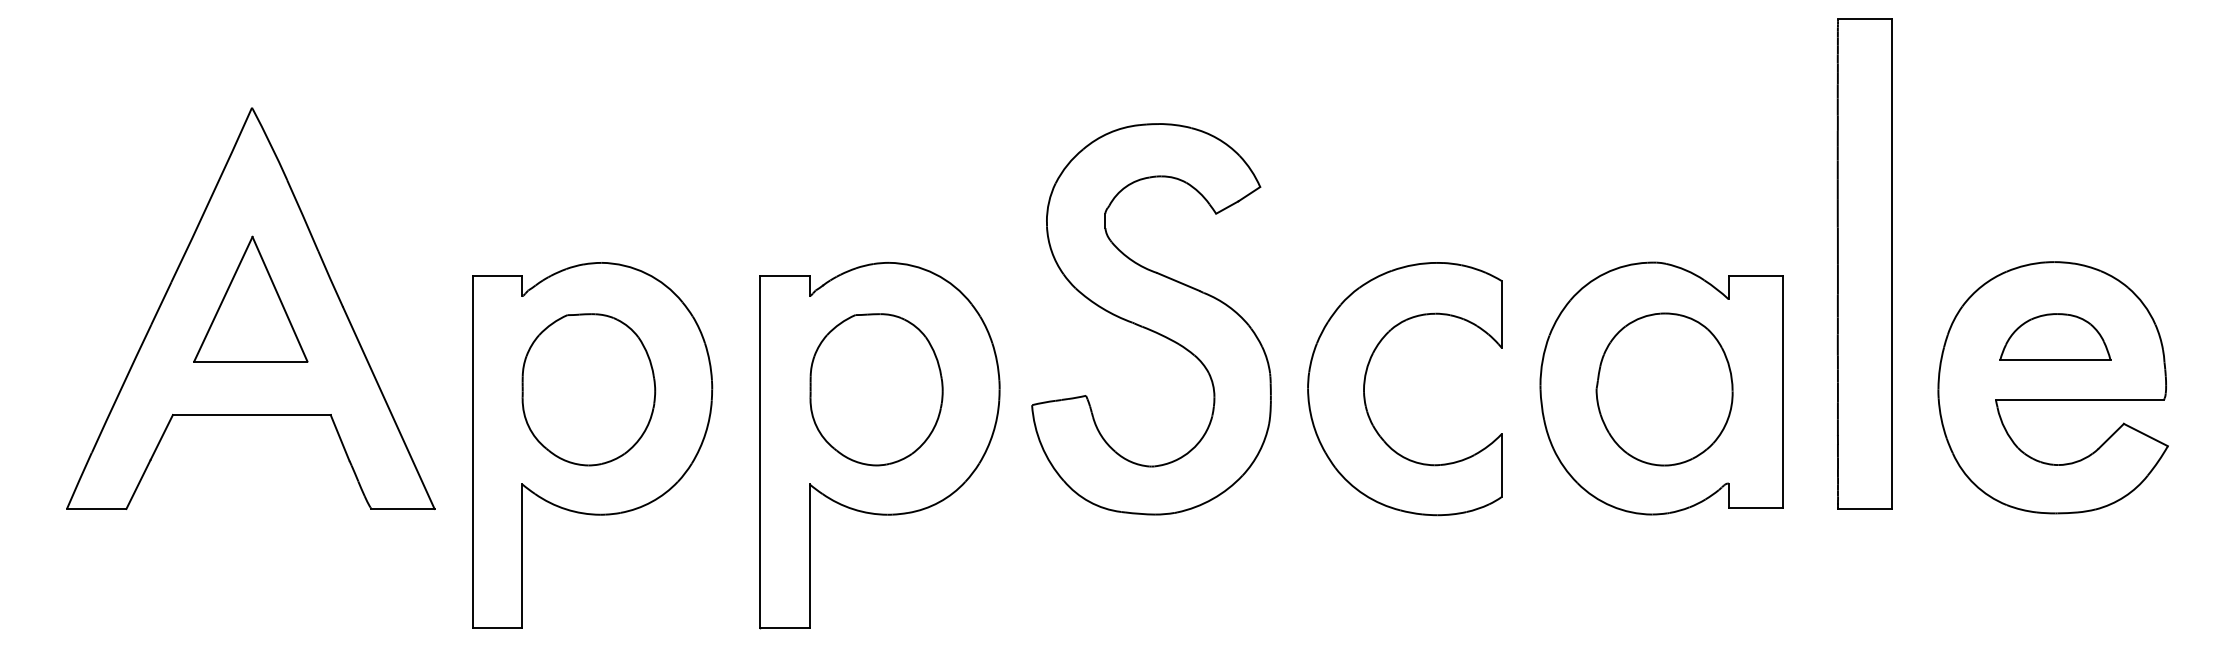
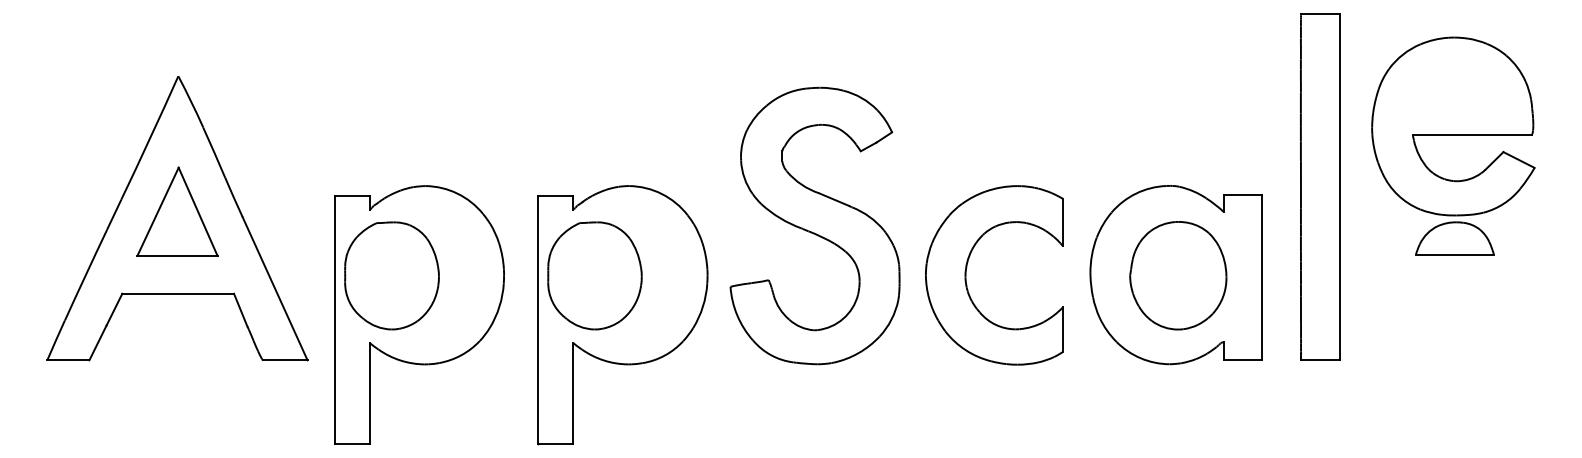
part: (2052, 387) -> (1452, 126), moved
part: (588, 389) -> (391, 275), moved
part: (876, 389) -> (594, 275), moved

